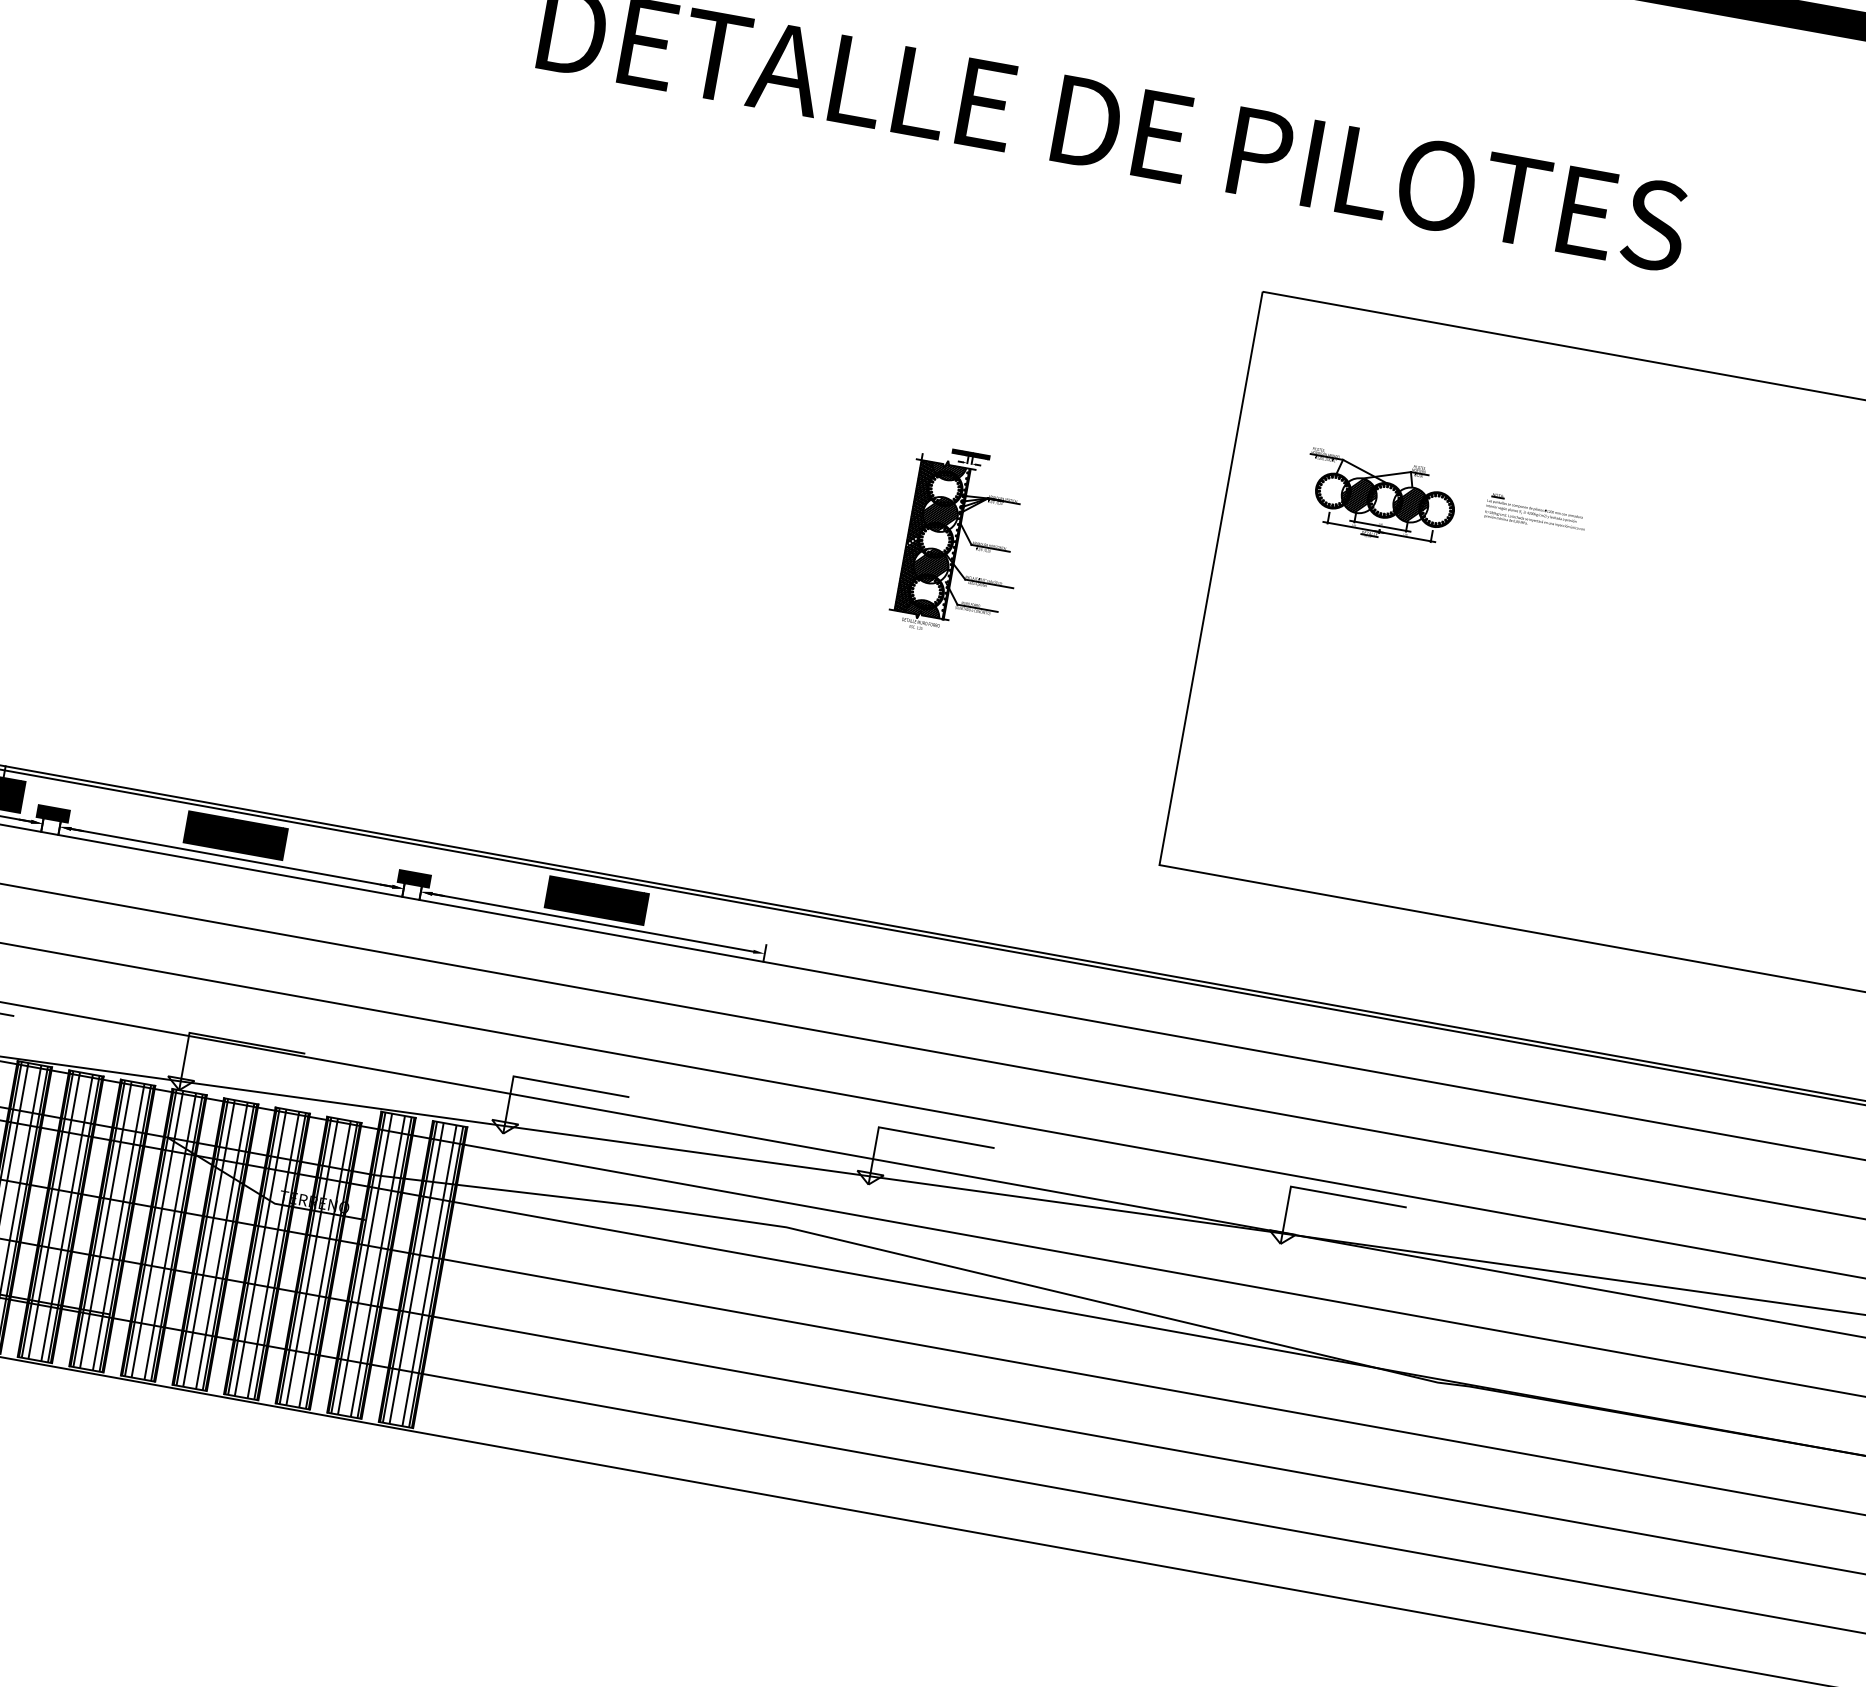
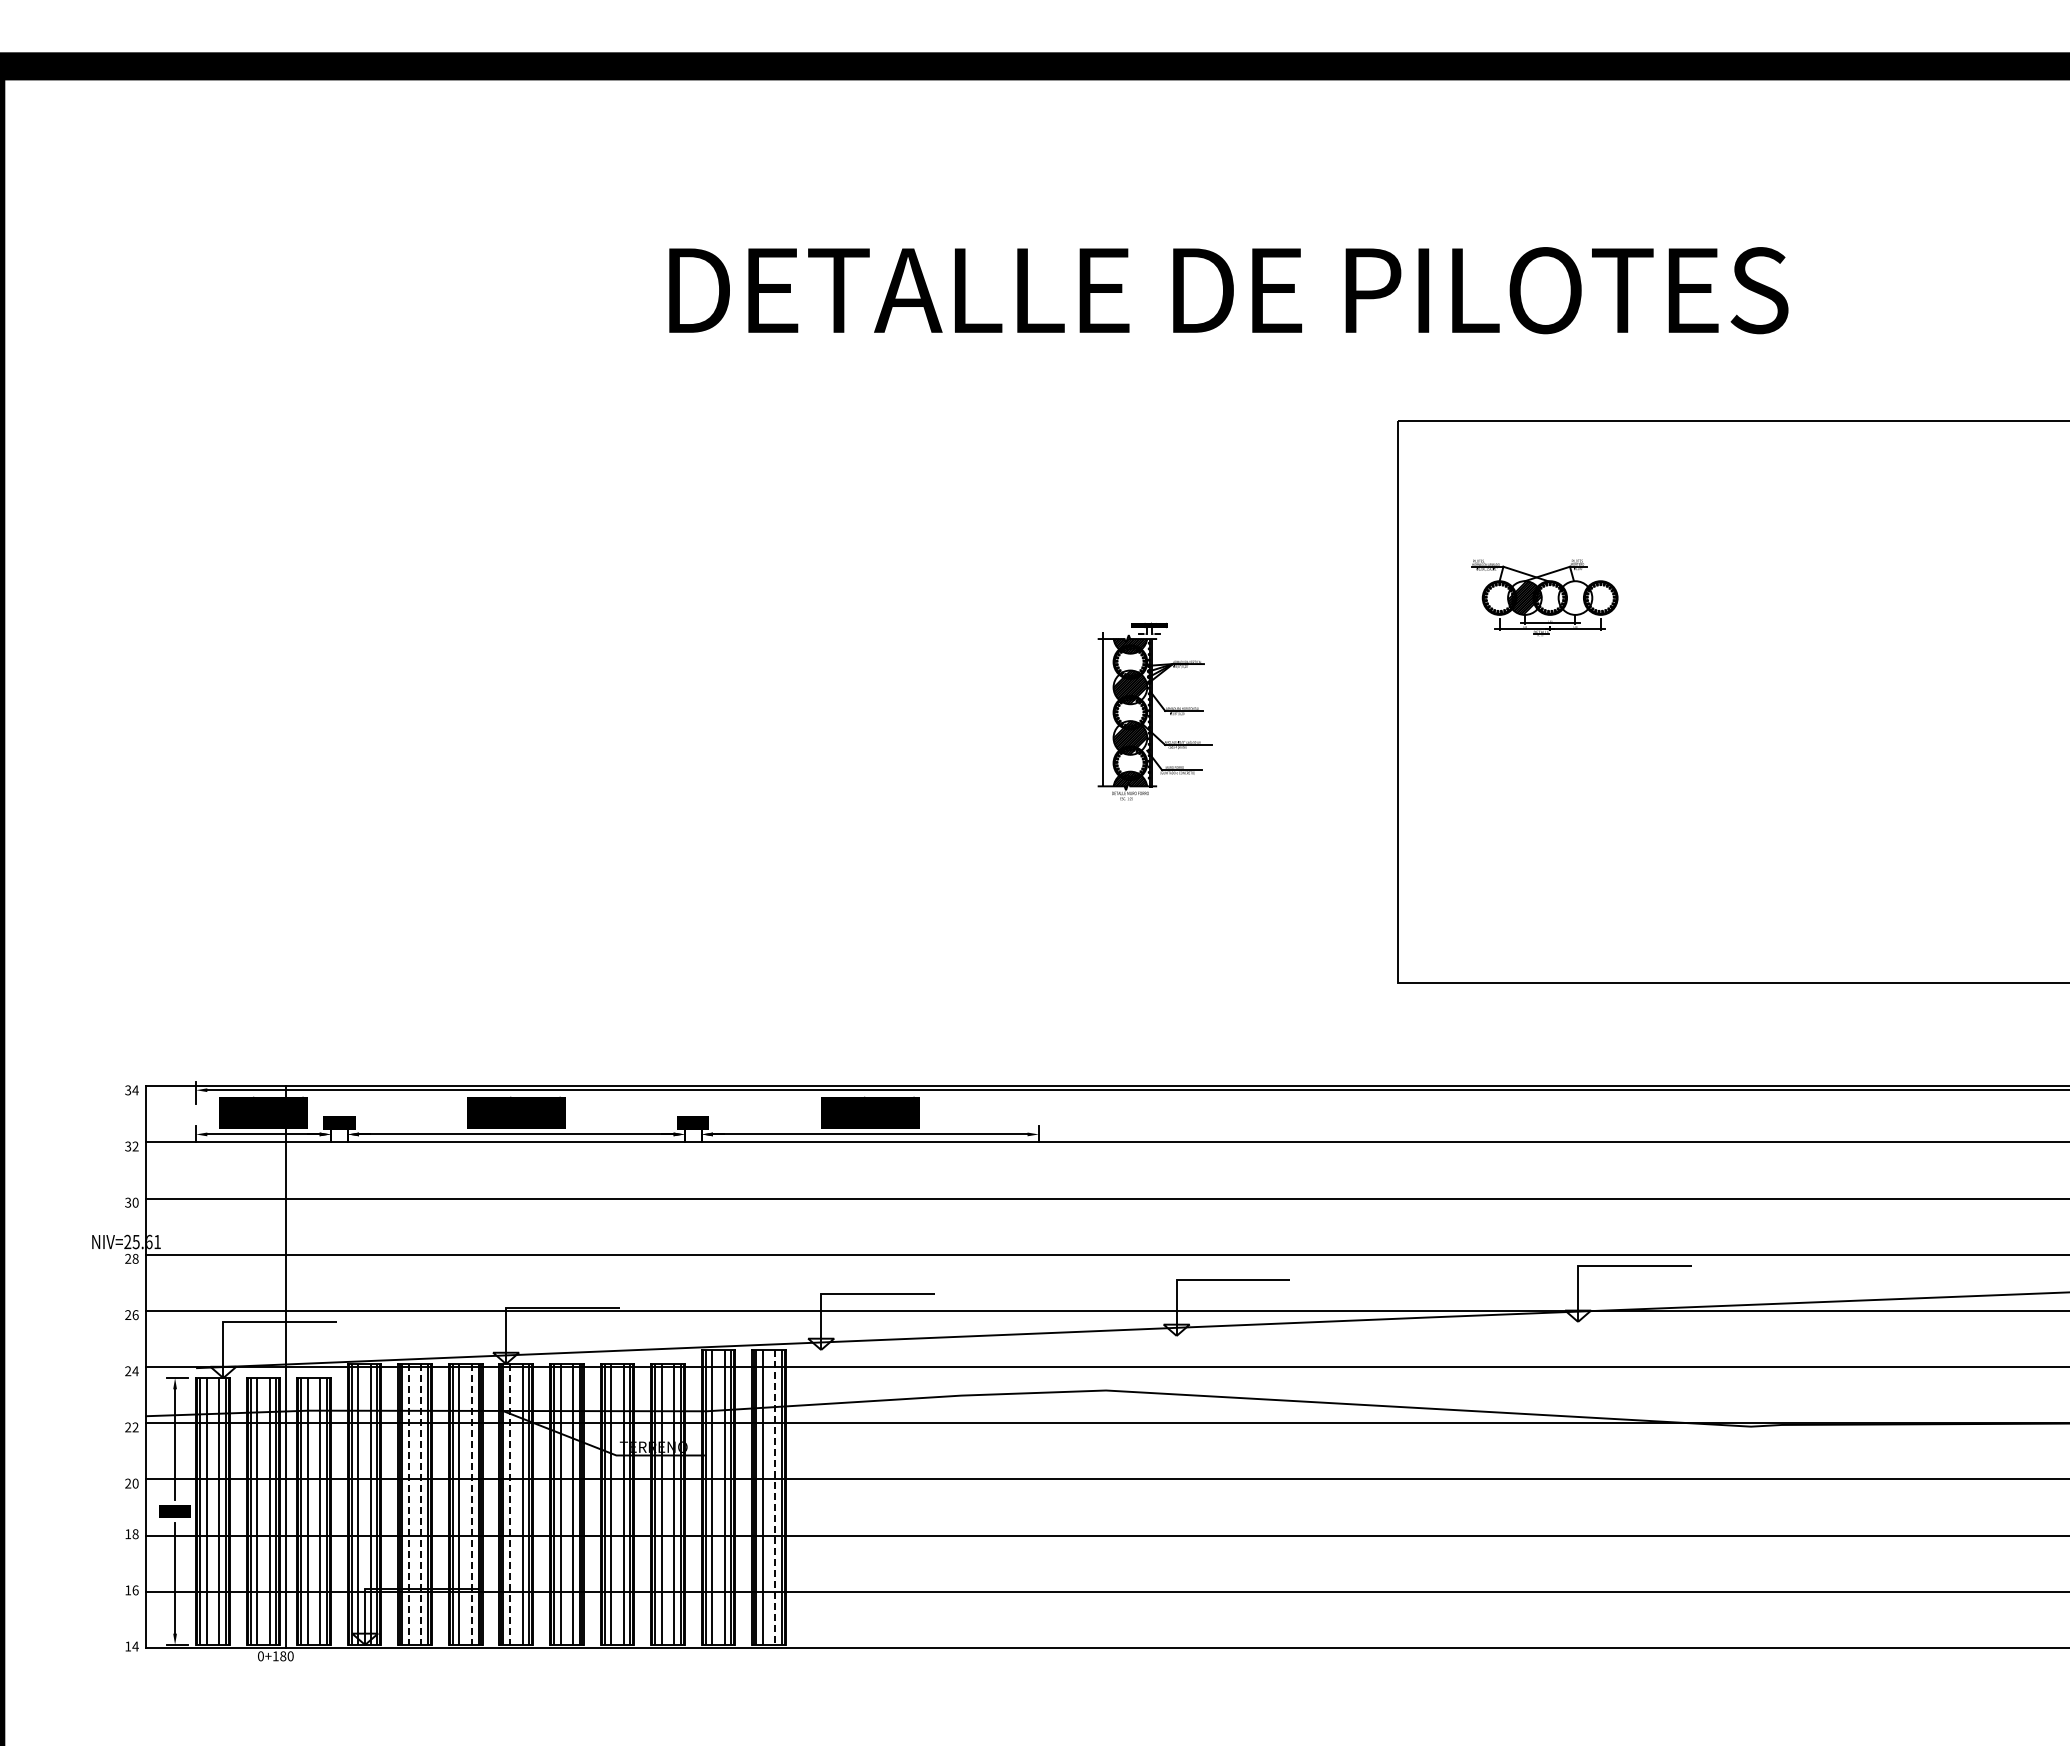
hatch: (1410, 504) -> (1575, 597), removed
part: (1535, 513) -> (1695, 584), removed
hatch: (916, 536) -> (1111, 712), removed
line: (53, 1215) -> (408, 1504), solid -> dashed
line: (67, 1217) -> (421, 1504), solid -> dashed
line: (119, 1227) -> (472, 1504), solid -> dashed
line: (157, 1234) -> (510, 1504), solid -> dashed
line: (429, 1275) -> (775, 1497), solid -> dashed

